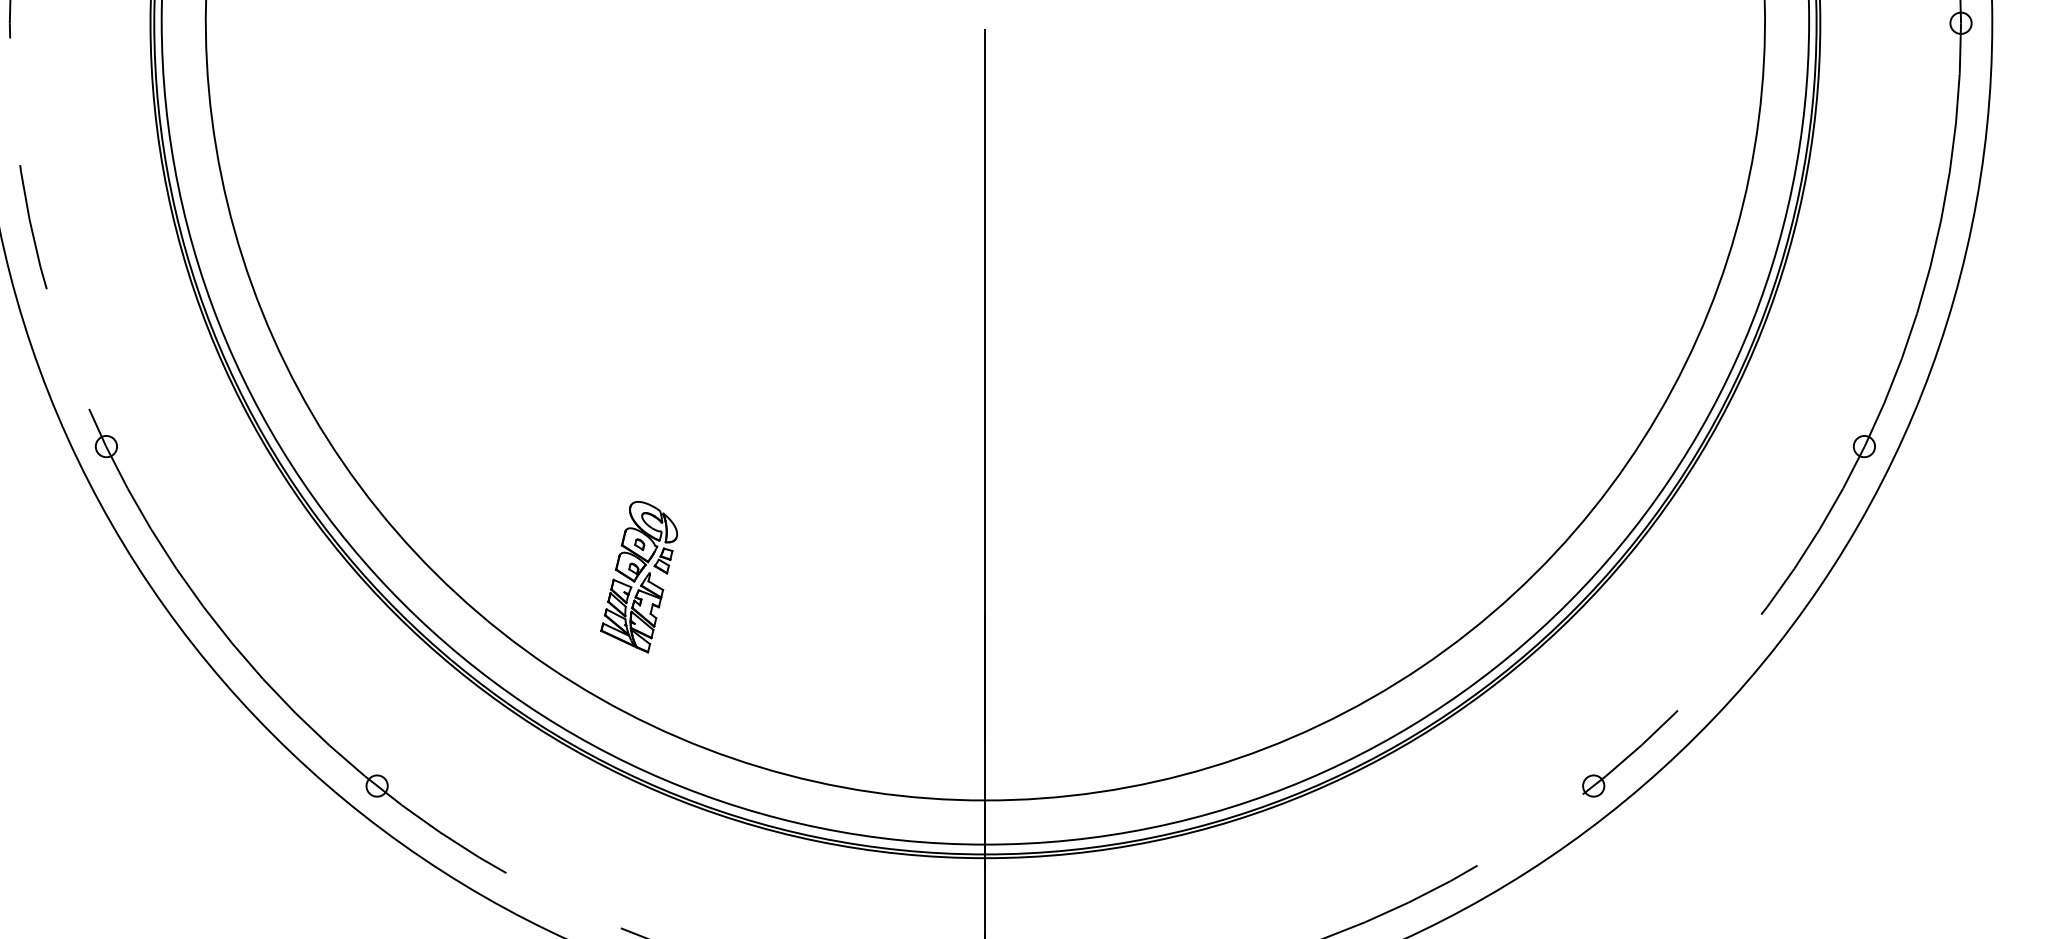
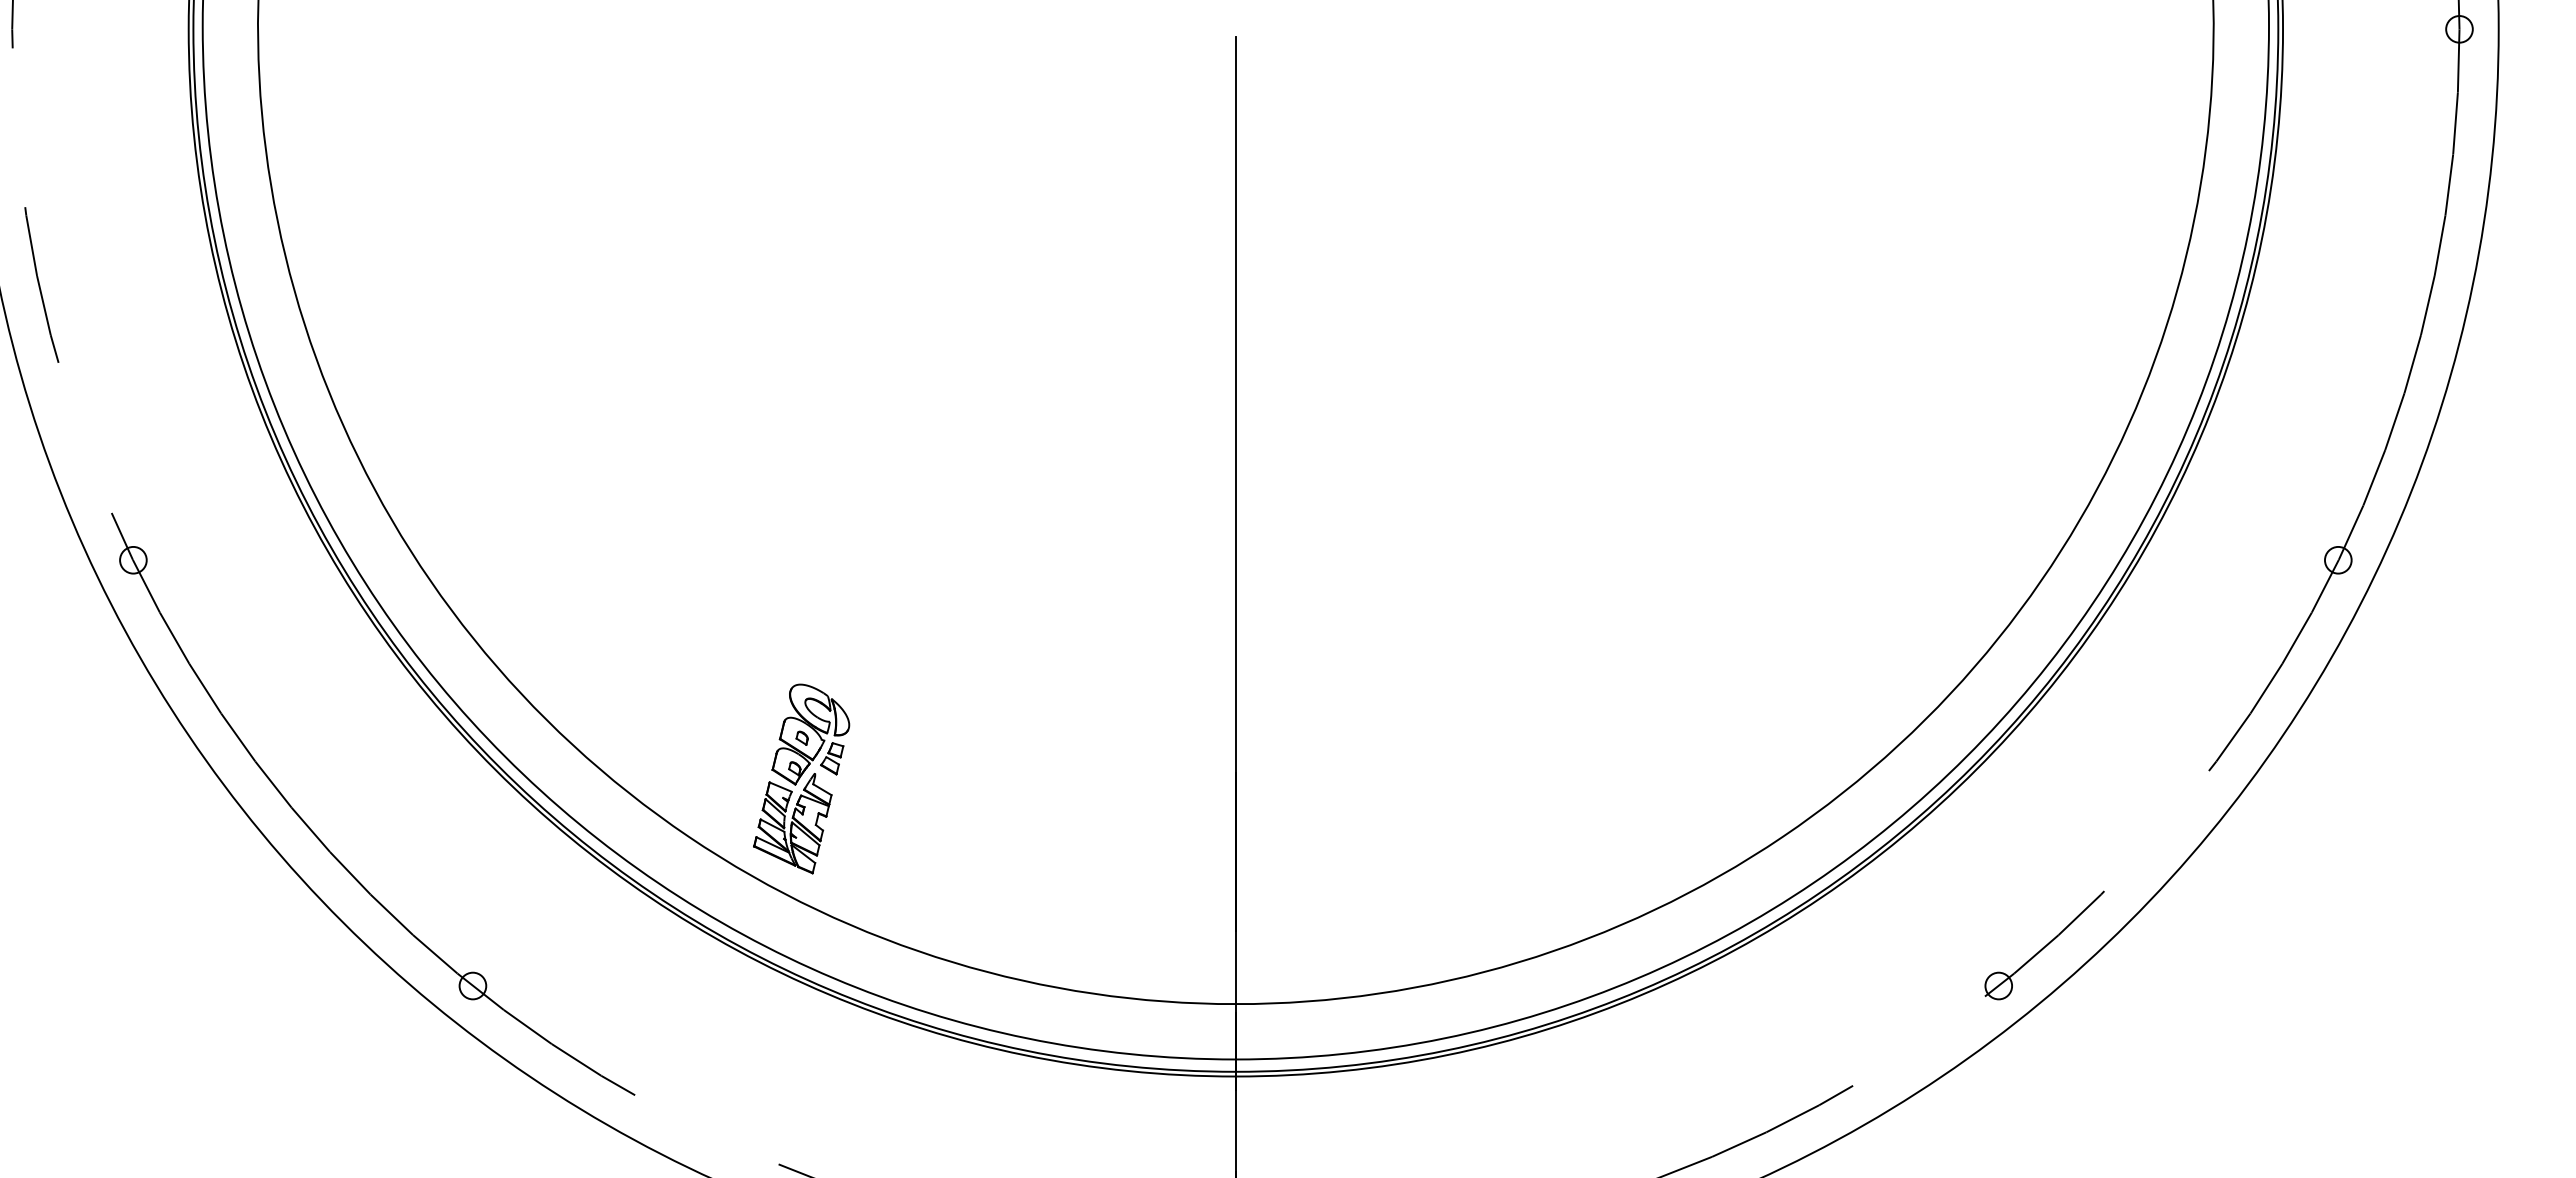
part: (639, 576) -> (801, 778), moved

